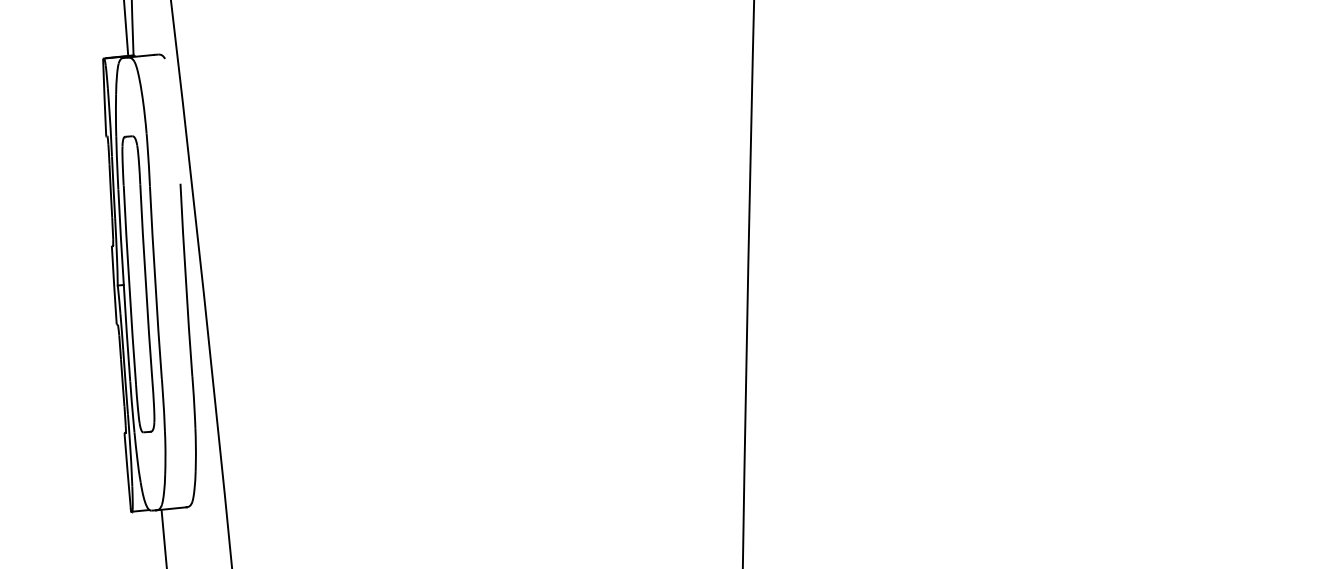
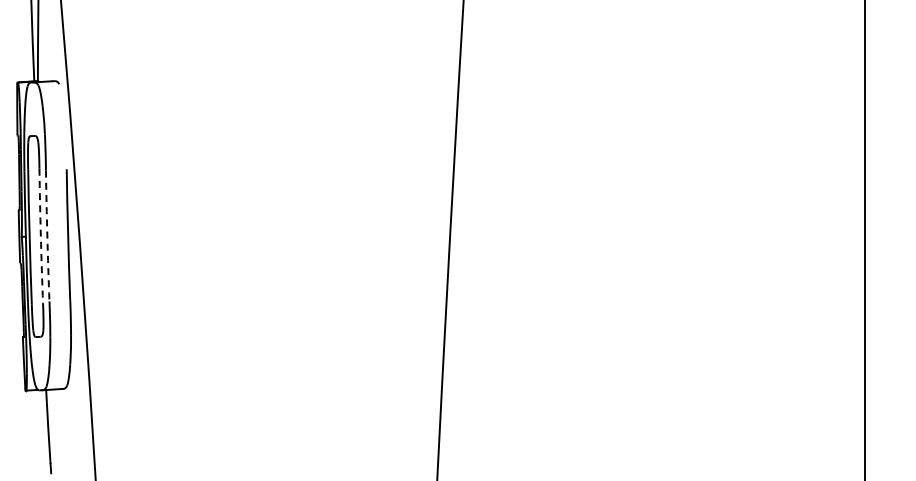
arc: (155, 283) -> (47, 236), solid -> dashed
arc: (145, 284) -> (40, 236), solid -> dashed

